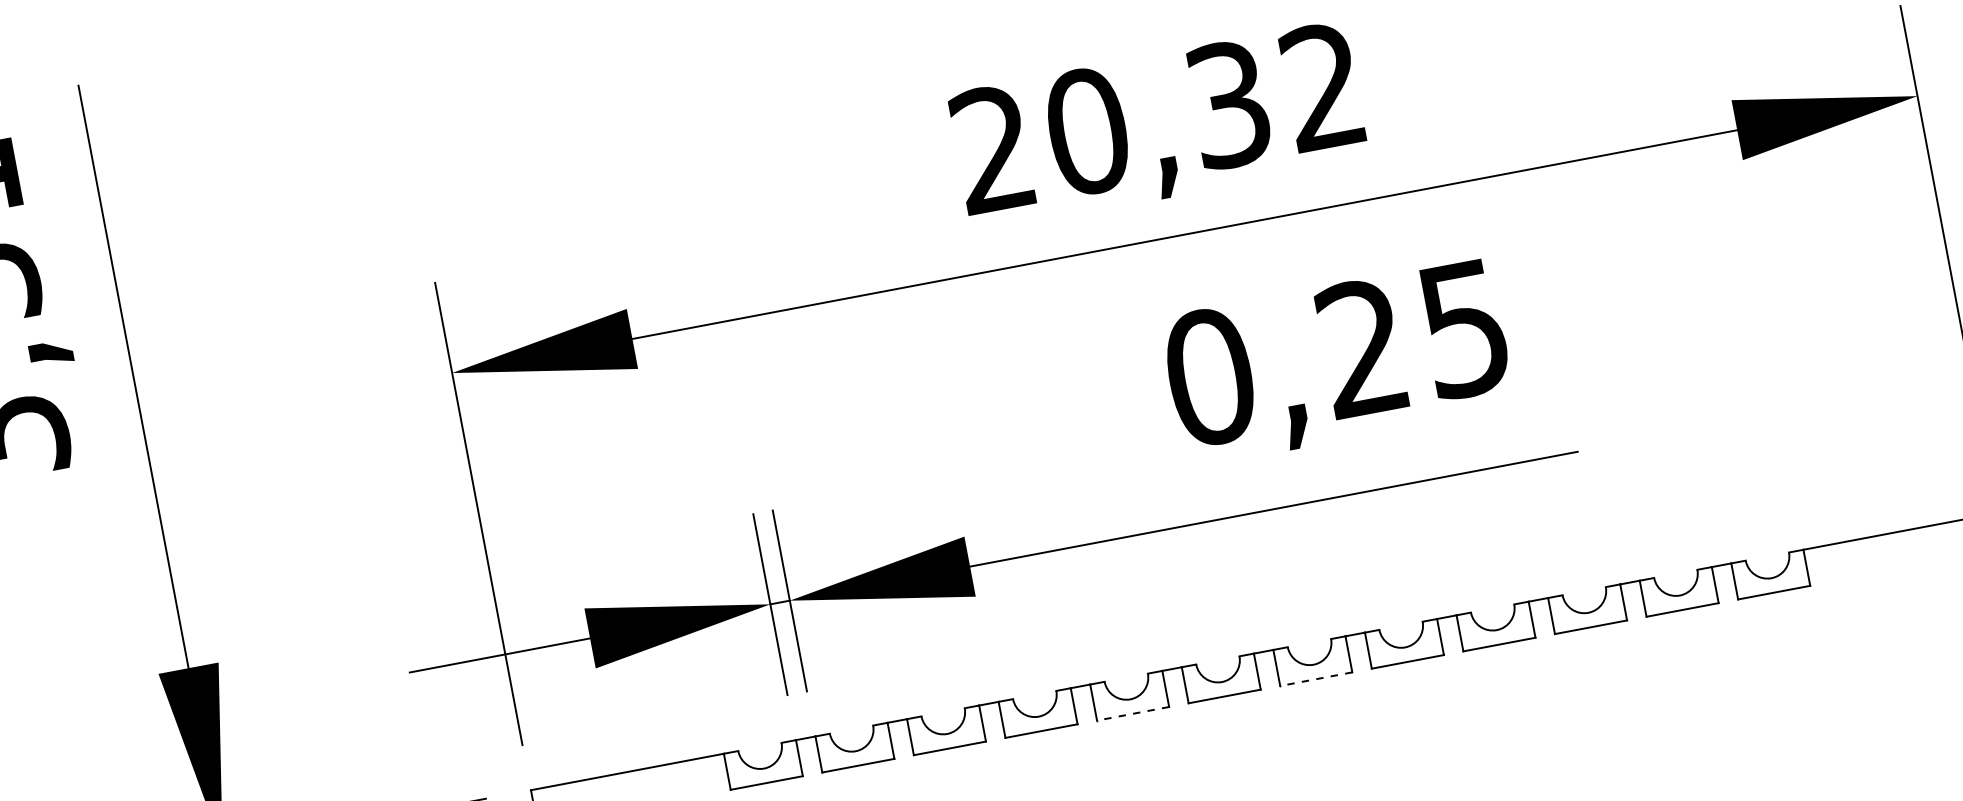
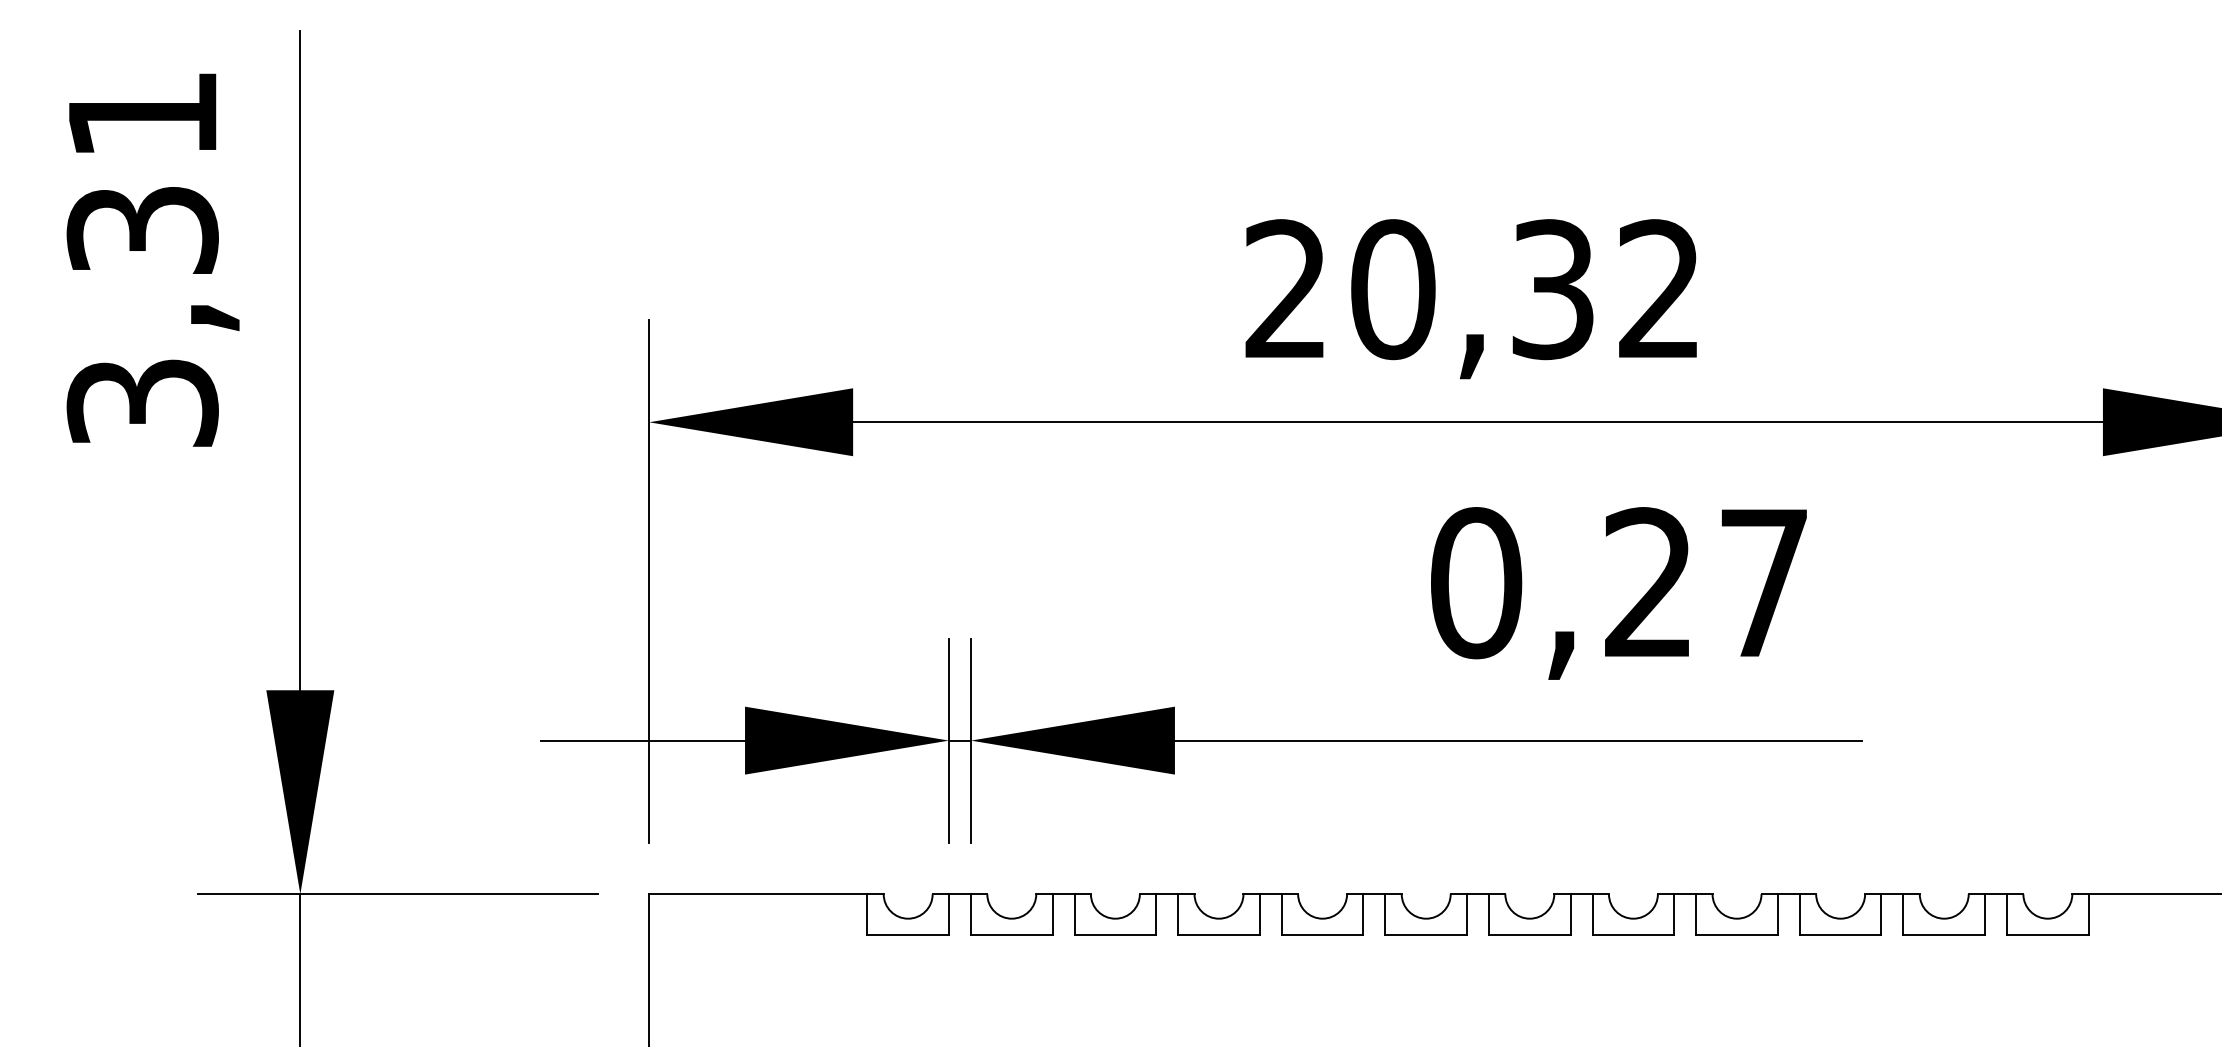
text: (1464, 330) -> (1763, 584), 0,25 -> 0,27
line: (1316, 679) -> (1529, 935), dashed -> solid
line: (1133, 714) -> (1322, 935), dashed -> solid

